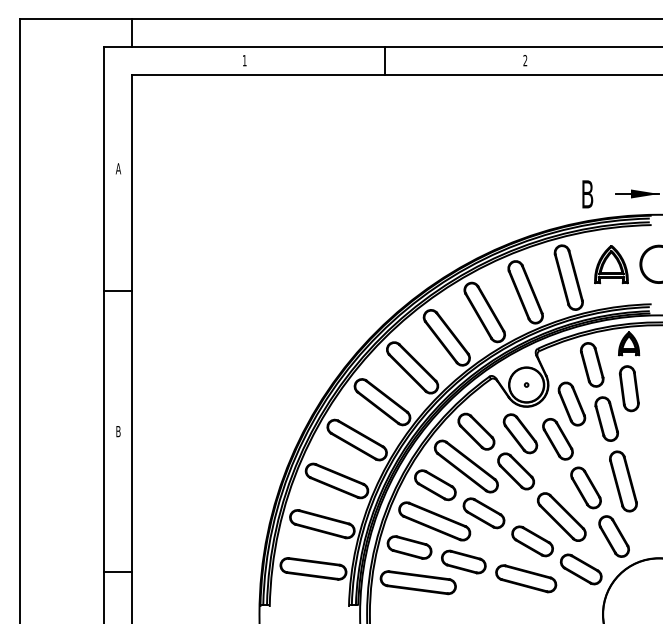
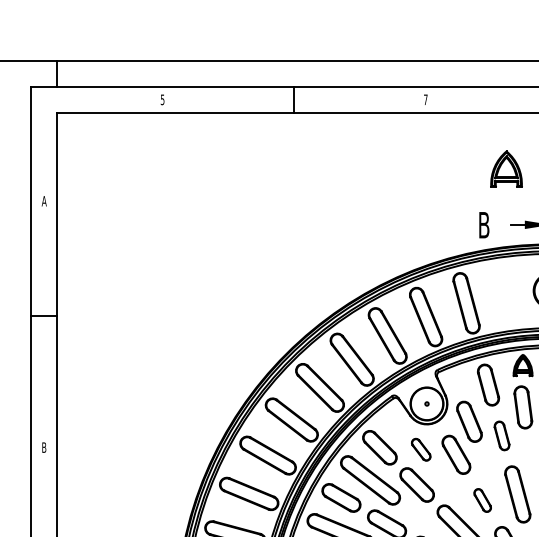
text: (244, 60) -> (162, 99), 1 -> 5
text: (525, 60) -> (425, 99), 2 -> 7
part: (611, 264) -> (506, 169), moved
part: (606, 418) -> (501, 435), size x0.7
part: (520, 433) -> (421, 449), size x0.6
part: (585, 487) -> (482, 500), size x0.6

